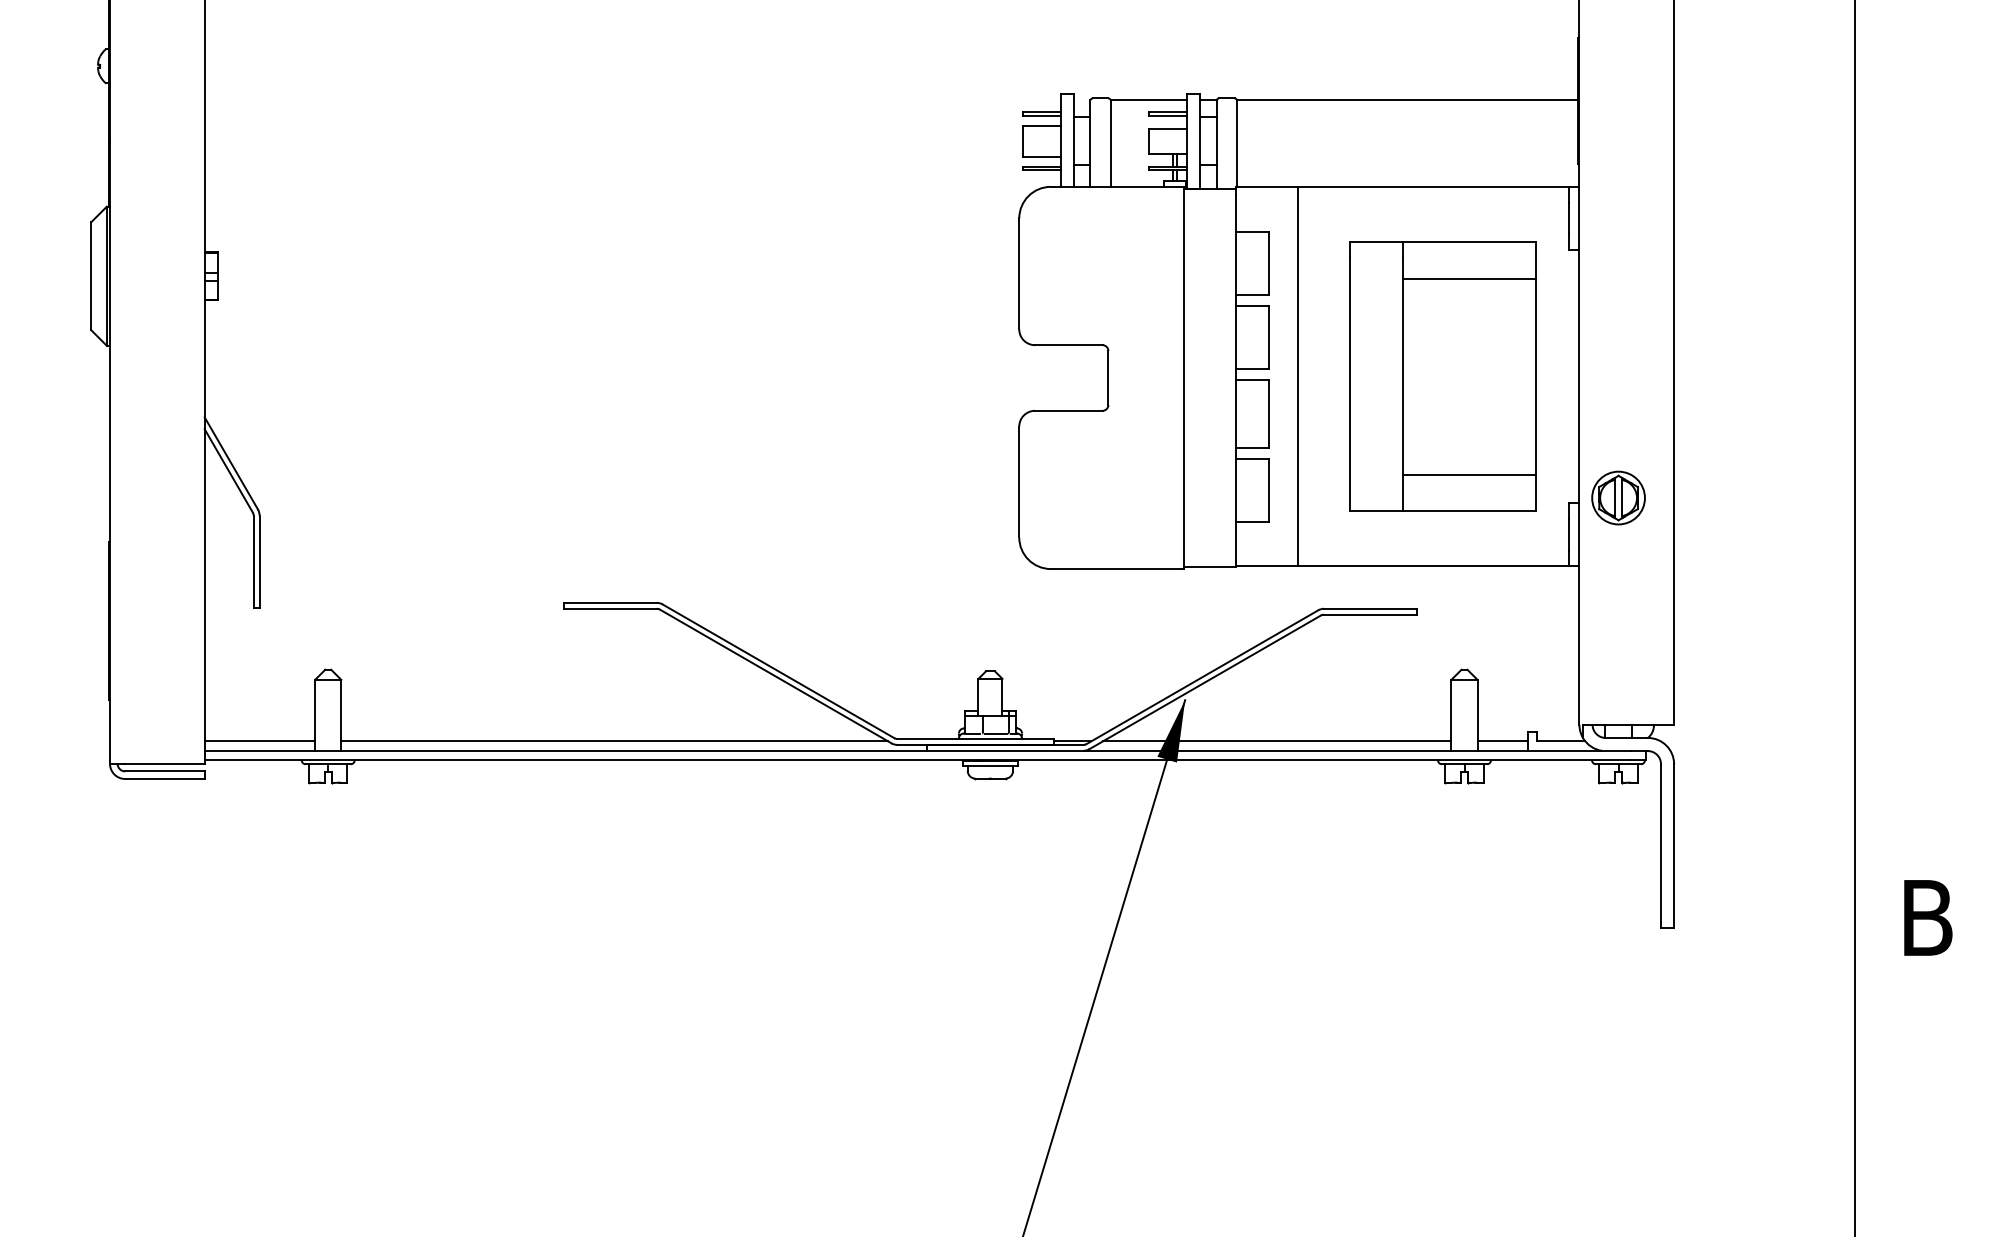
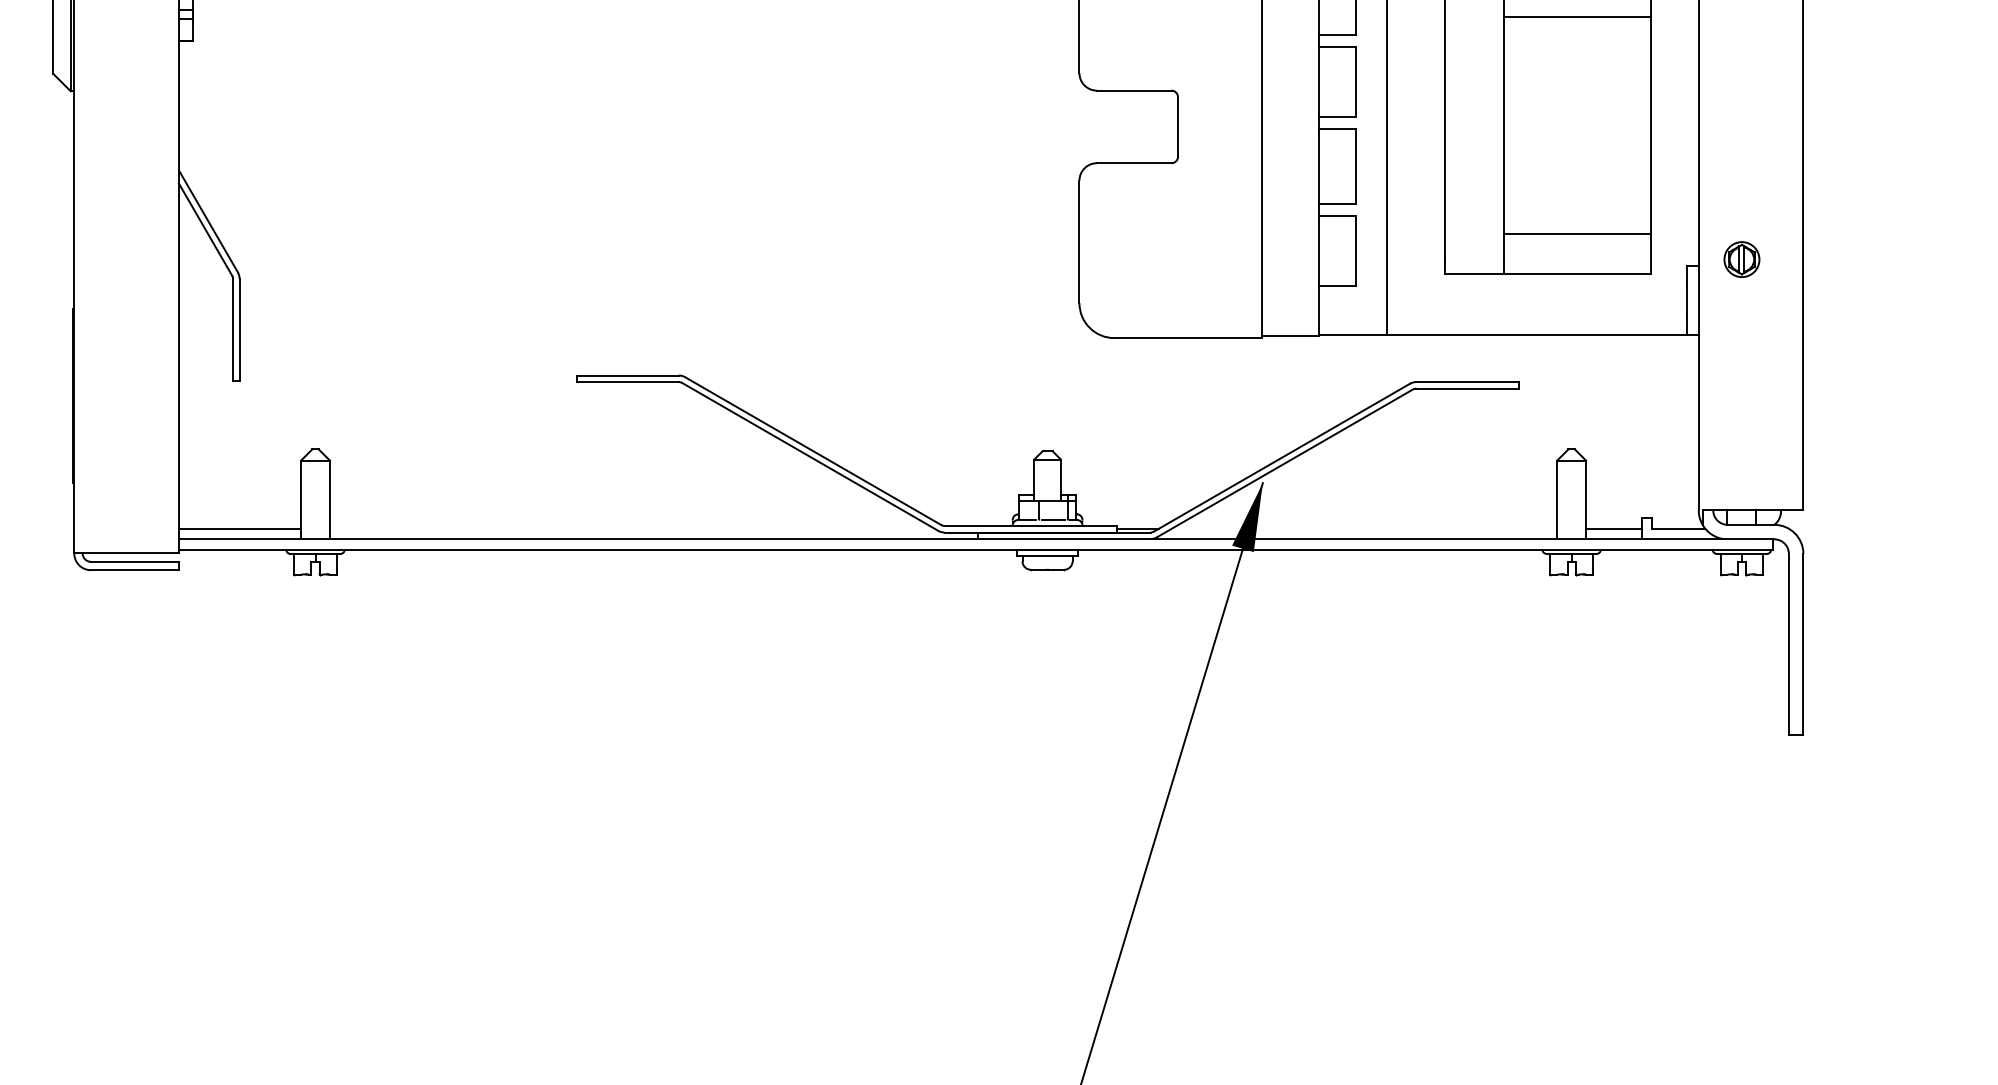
part: (1618, 497) -> (1741, 259), size x0.6
line: (614, 741) -> (631, 528), removed
line: (1277, 741) -> (1364, 528), removed

